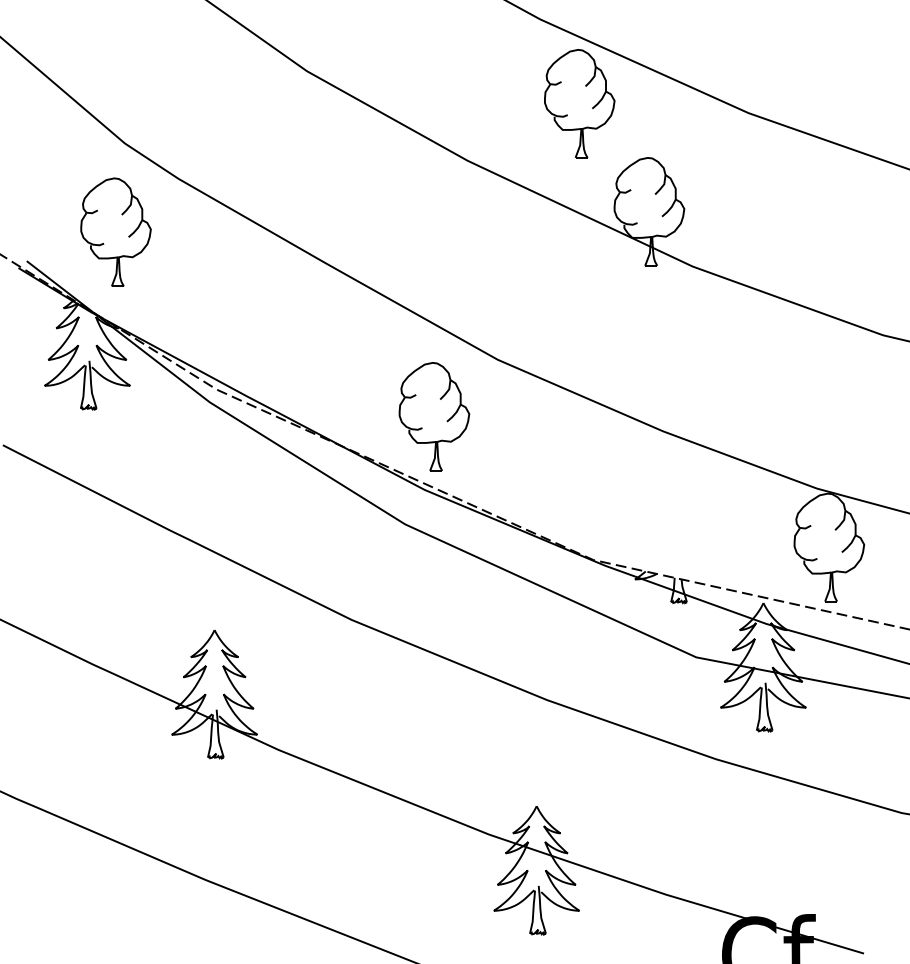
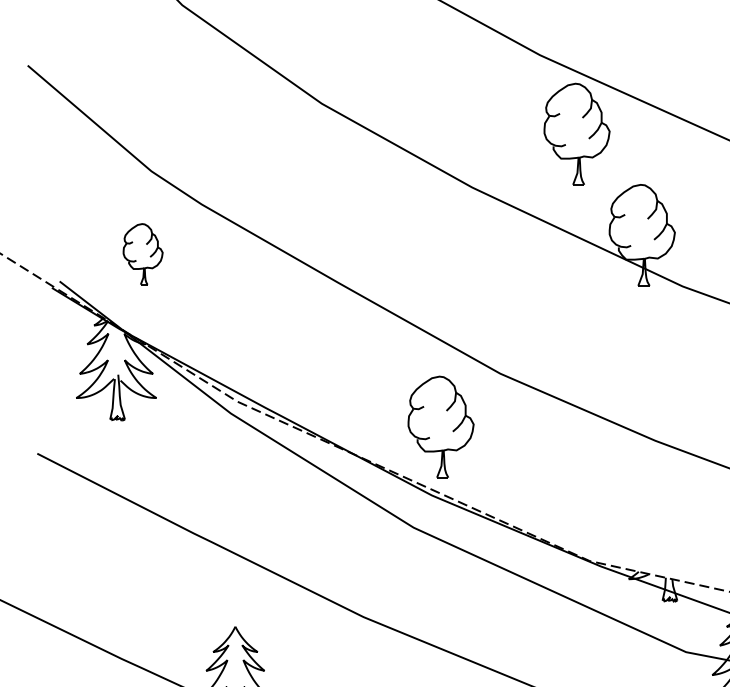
part: (115, 231) -> (142, 253), size x0.6

